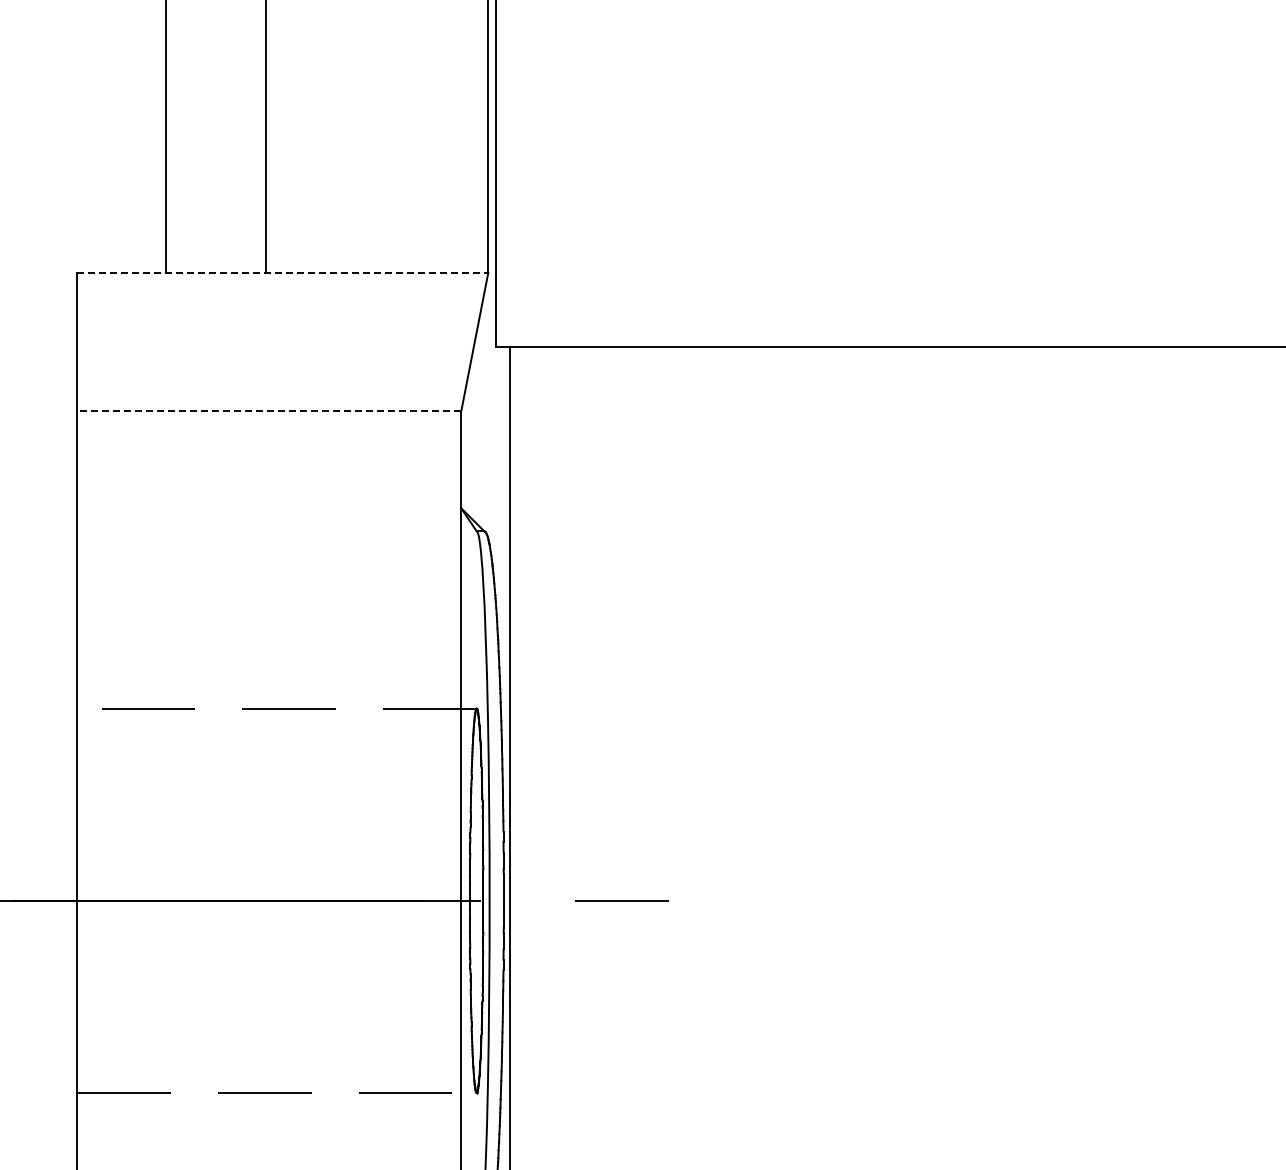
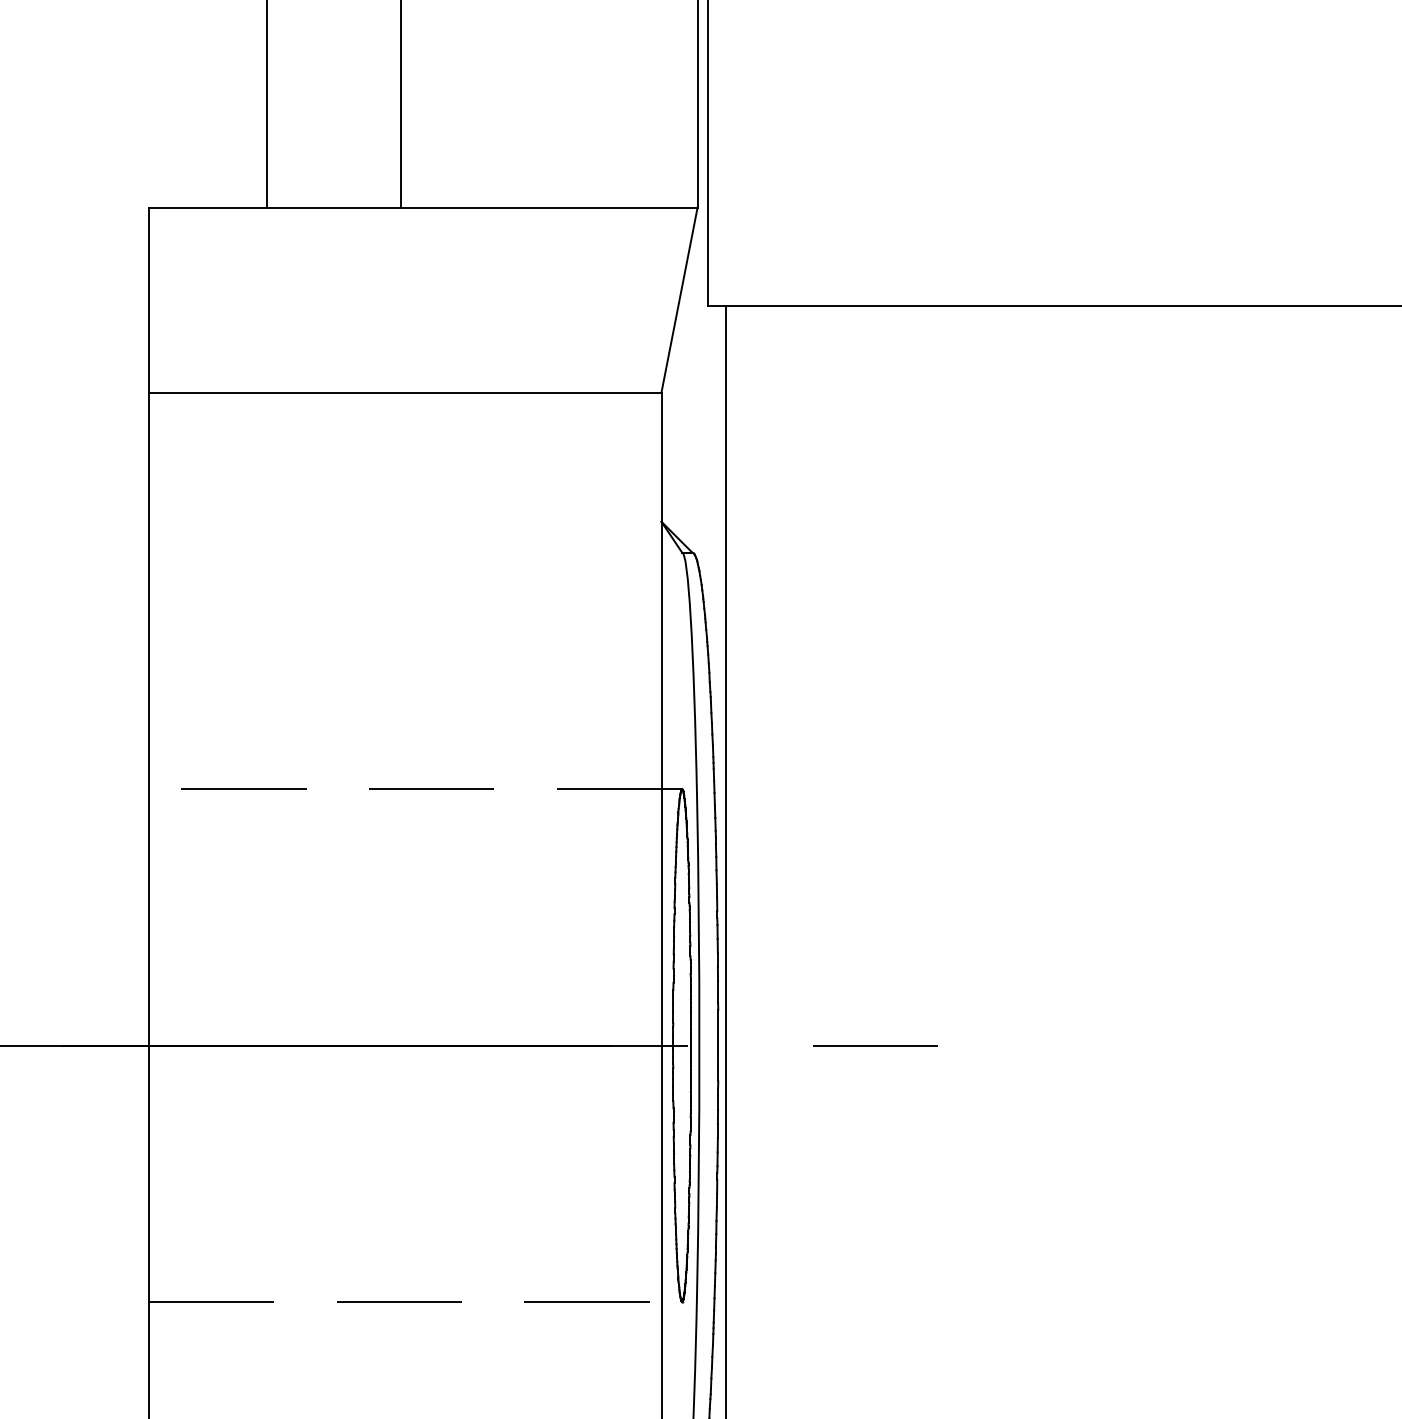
line: (282, 272) -> (422, 207), dashed -> solid
line: (268, 411) -> (404, 392), dashed -> solid

